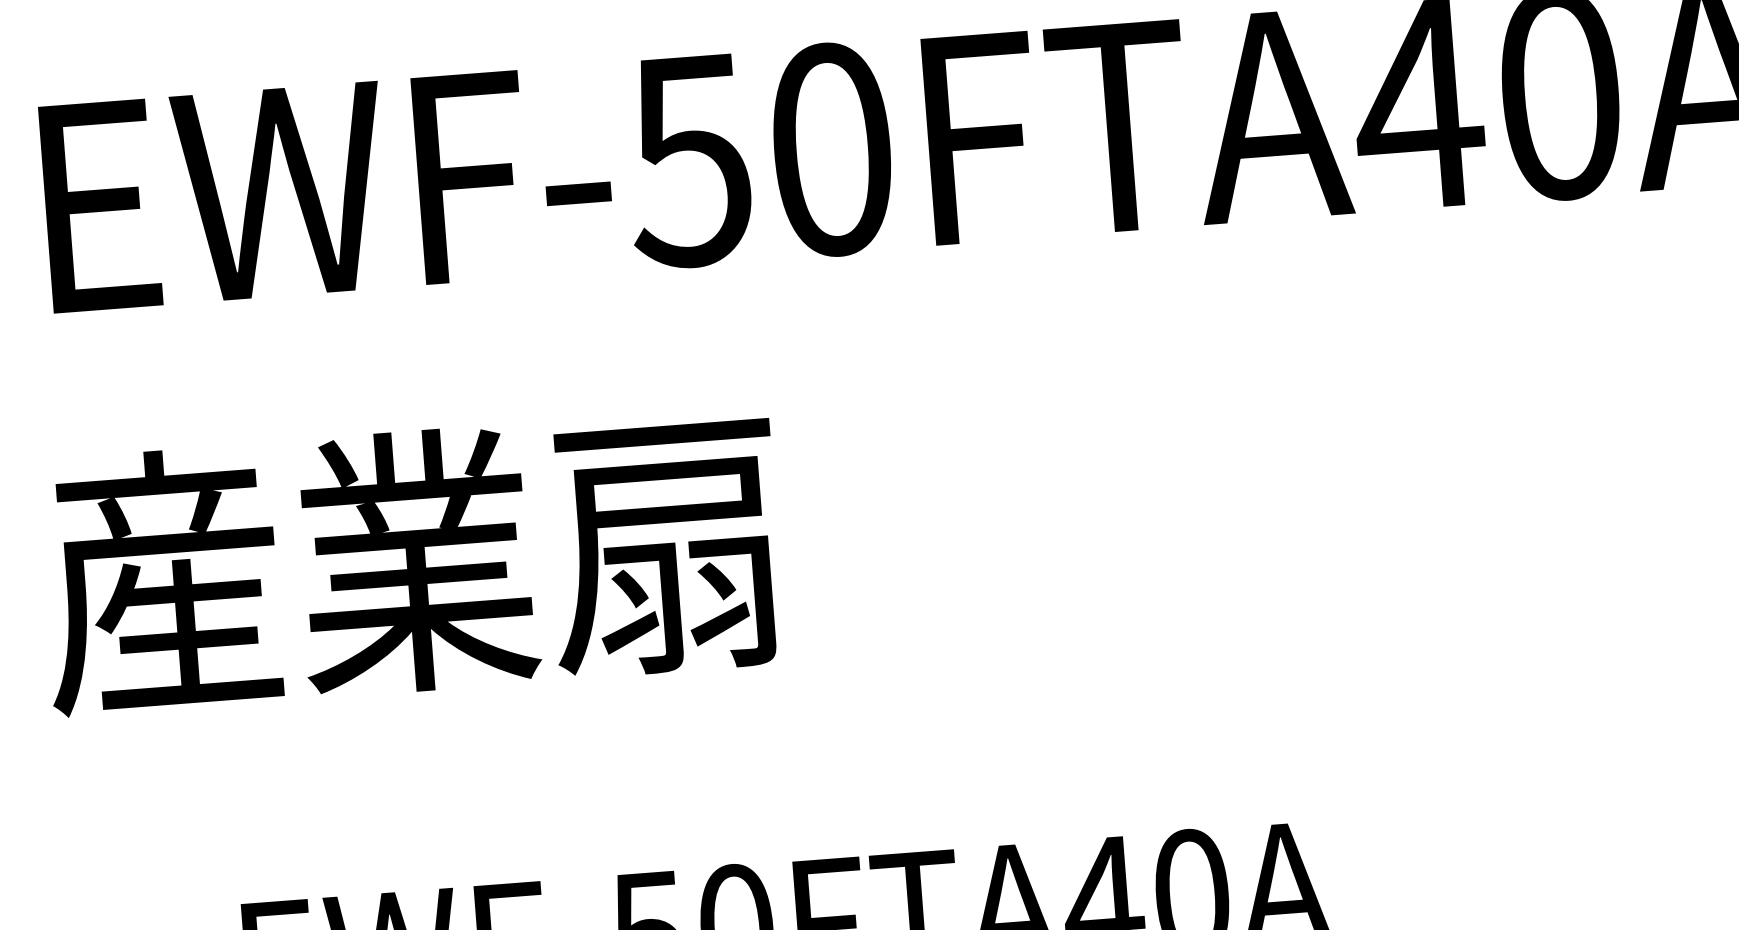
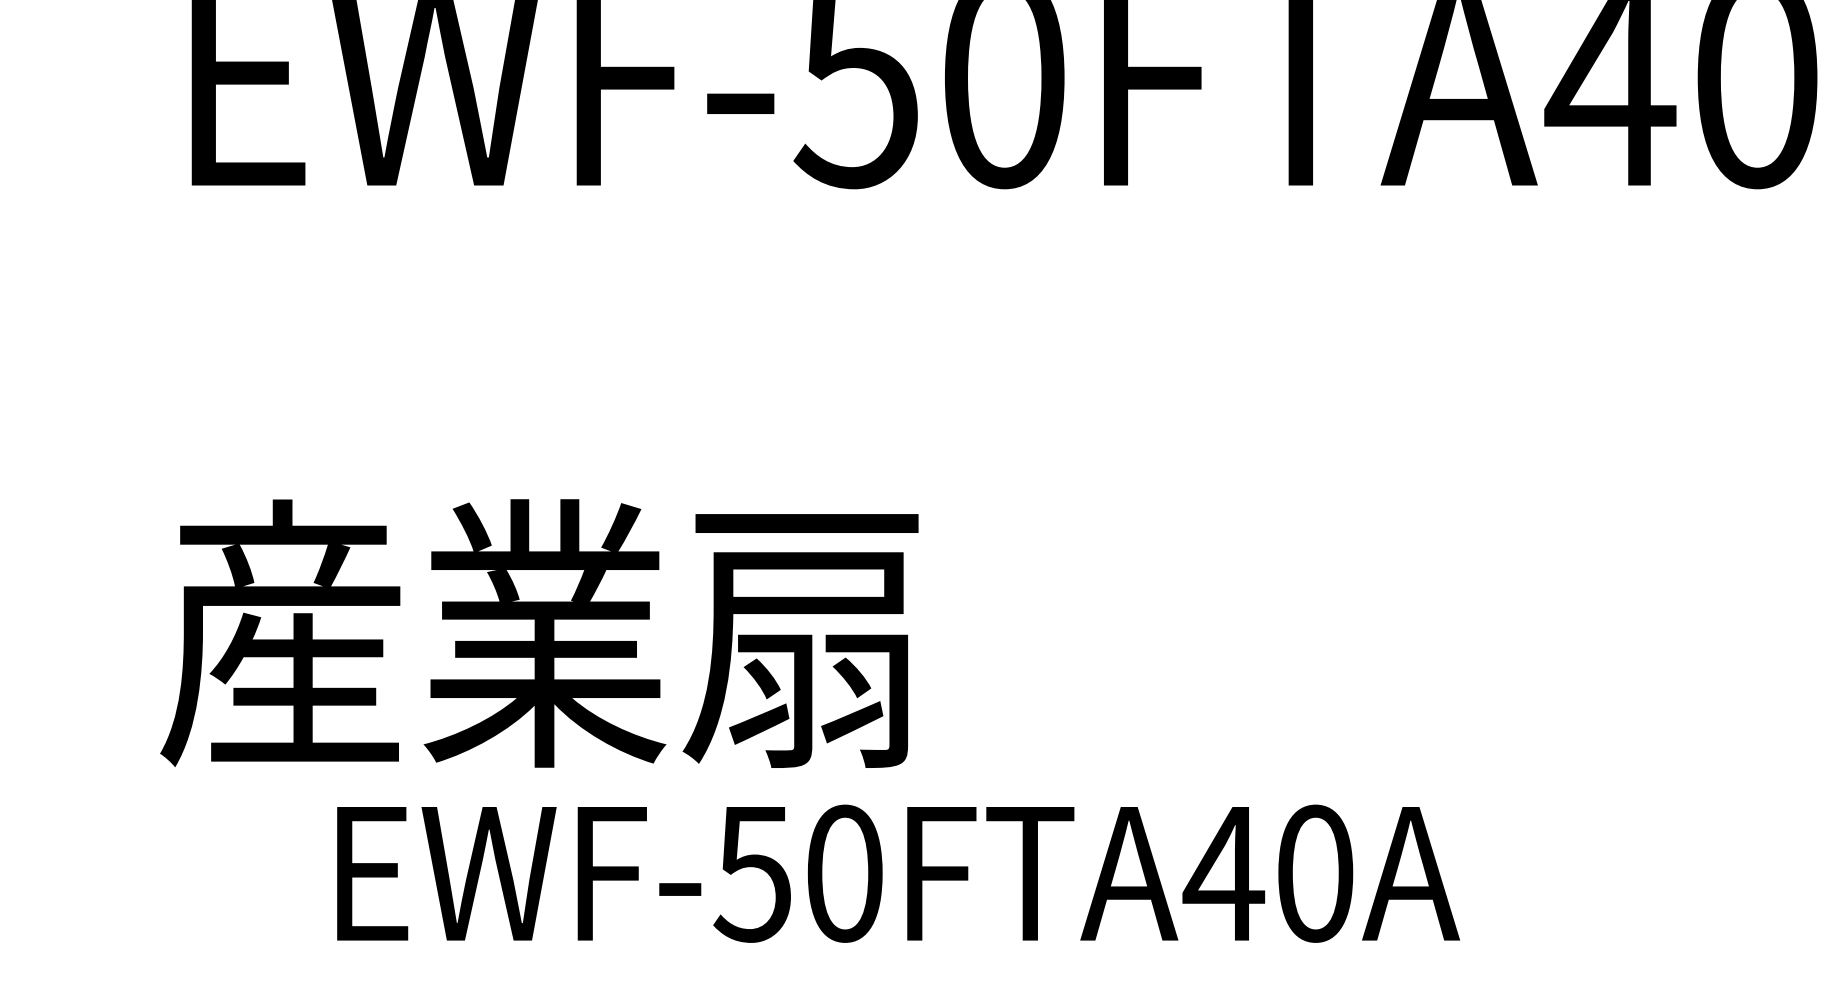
text: (411, 561) -> (539, 633), moved

